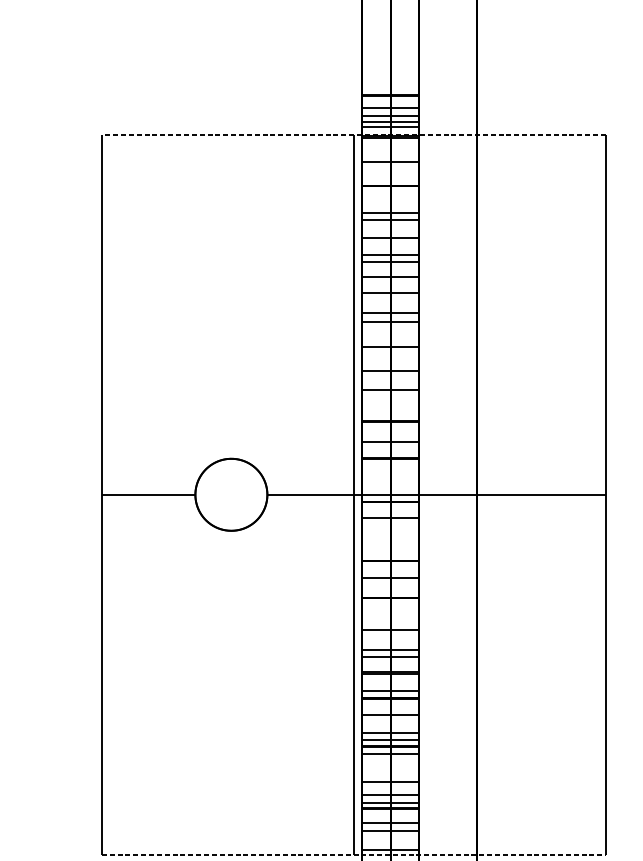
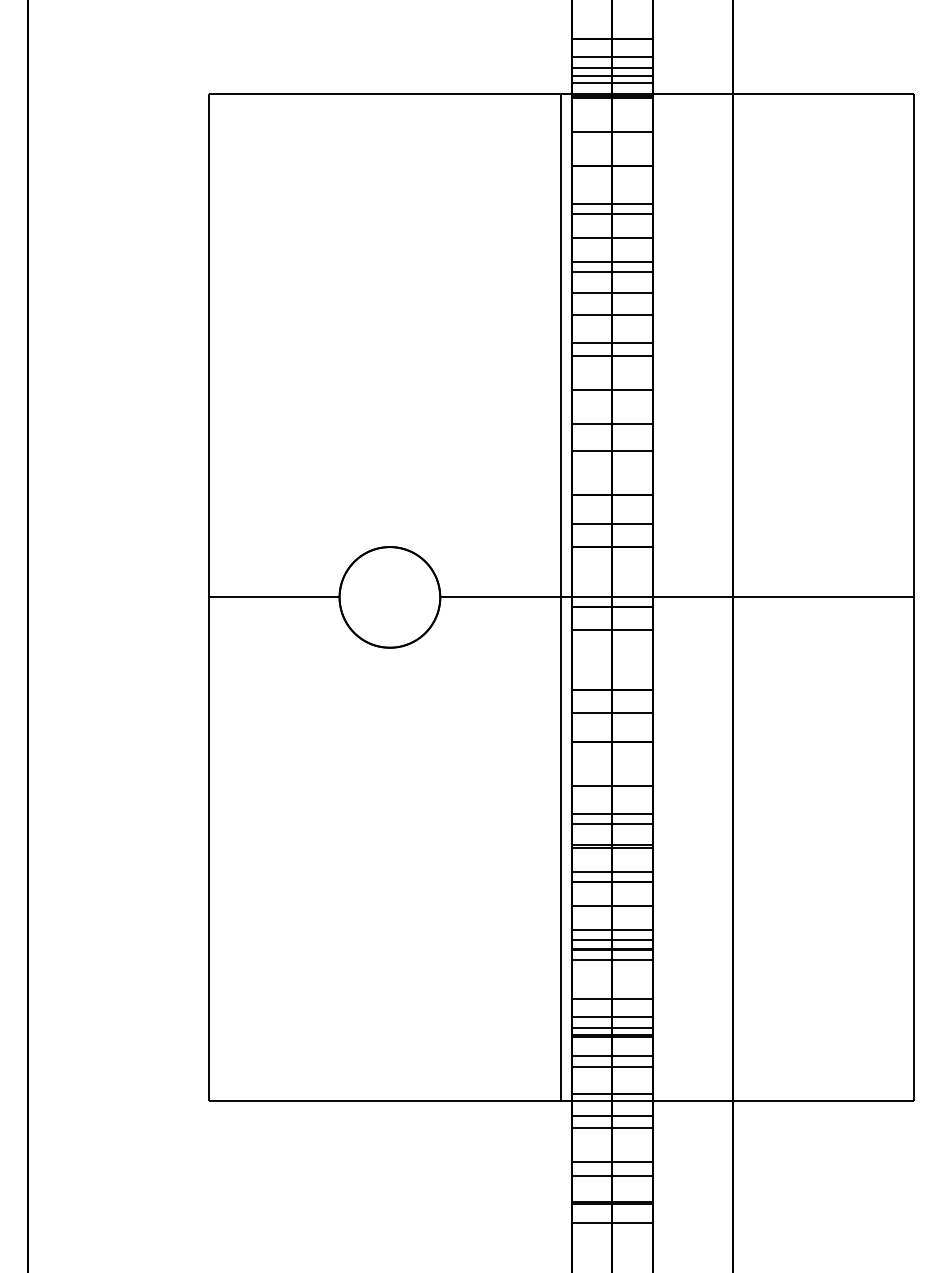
line: (353, 134) -> (560, 93), dashed -> solid
line: (354, 854) -> (561, 1100), dashed -> solid

